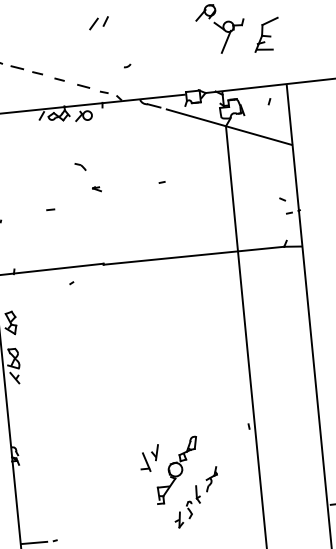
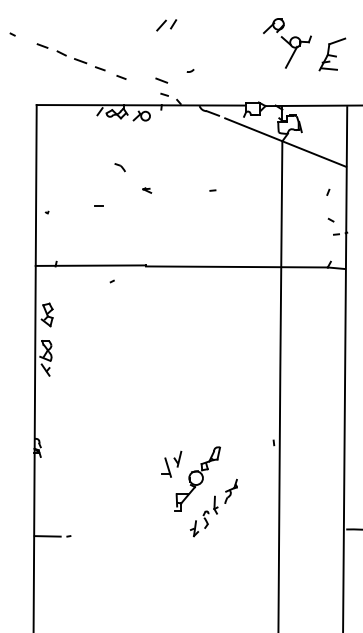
line: (83, 86) -> (161, 80), moved
line: (269, 100) -> (328, 191), moved
part: (79, 166) -> (119, 167), moved

